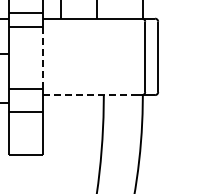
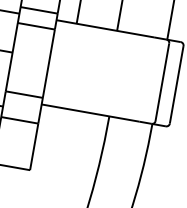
line: (42, 58) -> (48, 64), dashed -> solid
line: (87, 95) -> (91, 113), dashed -> solid

